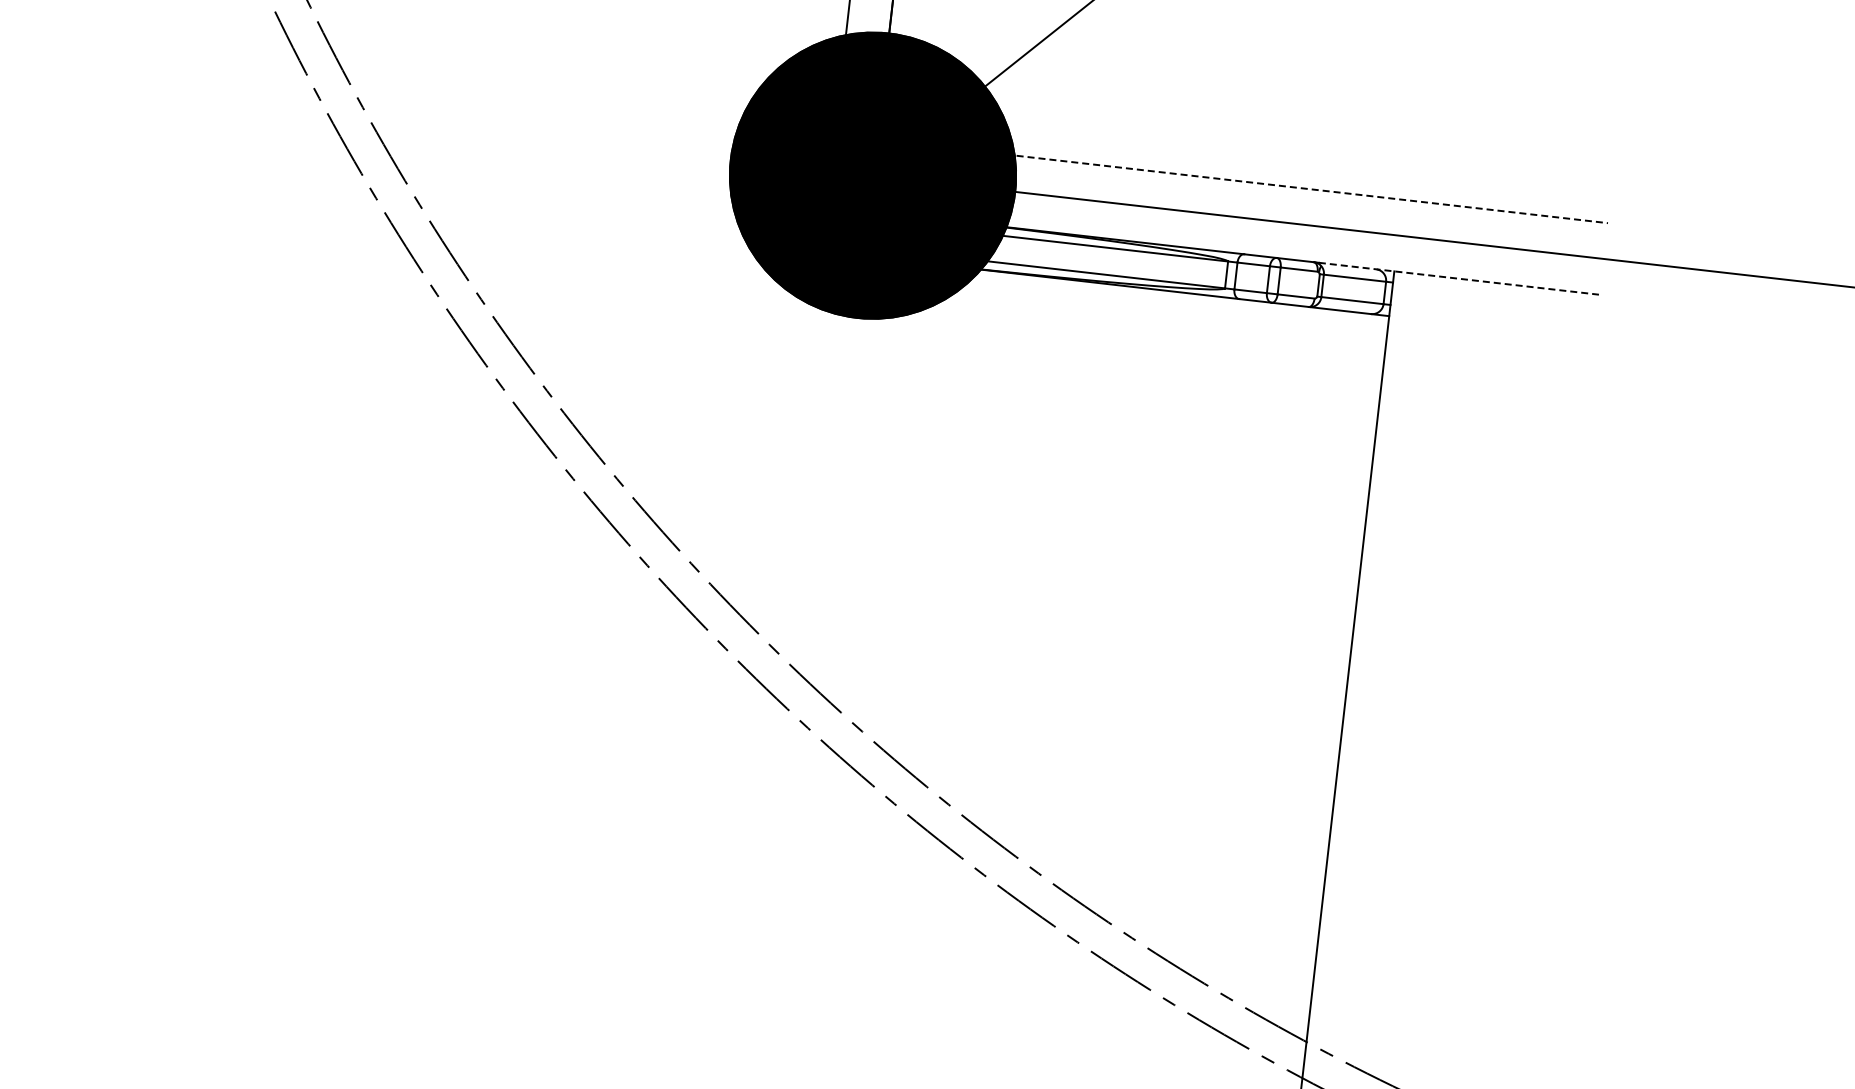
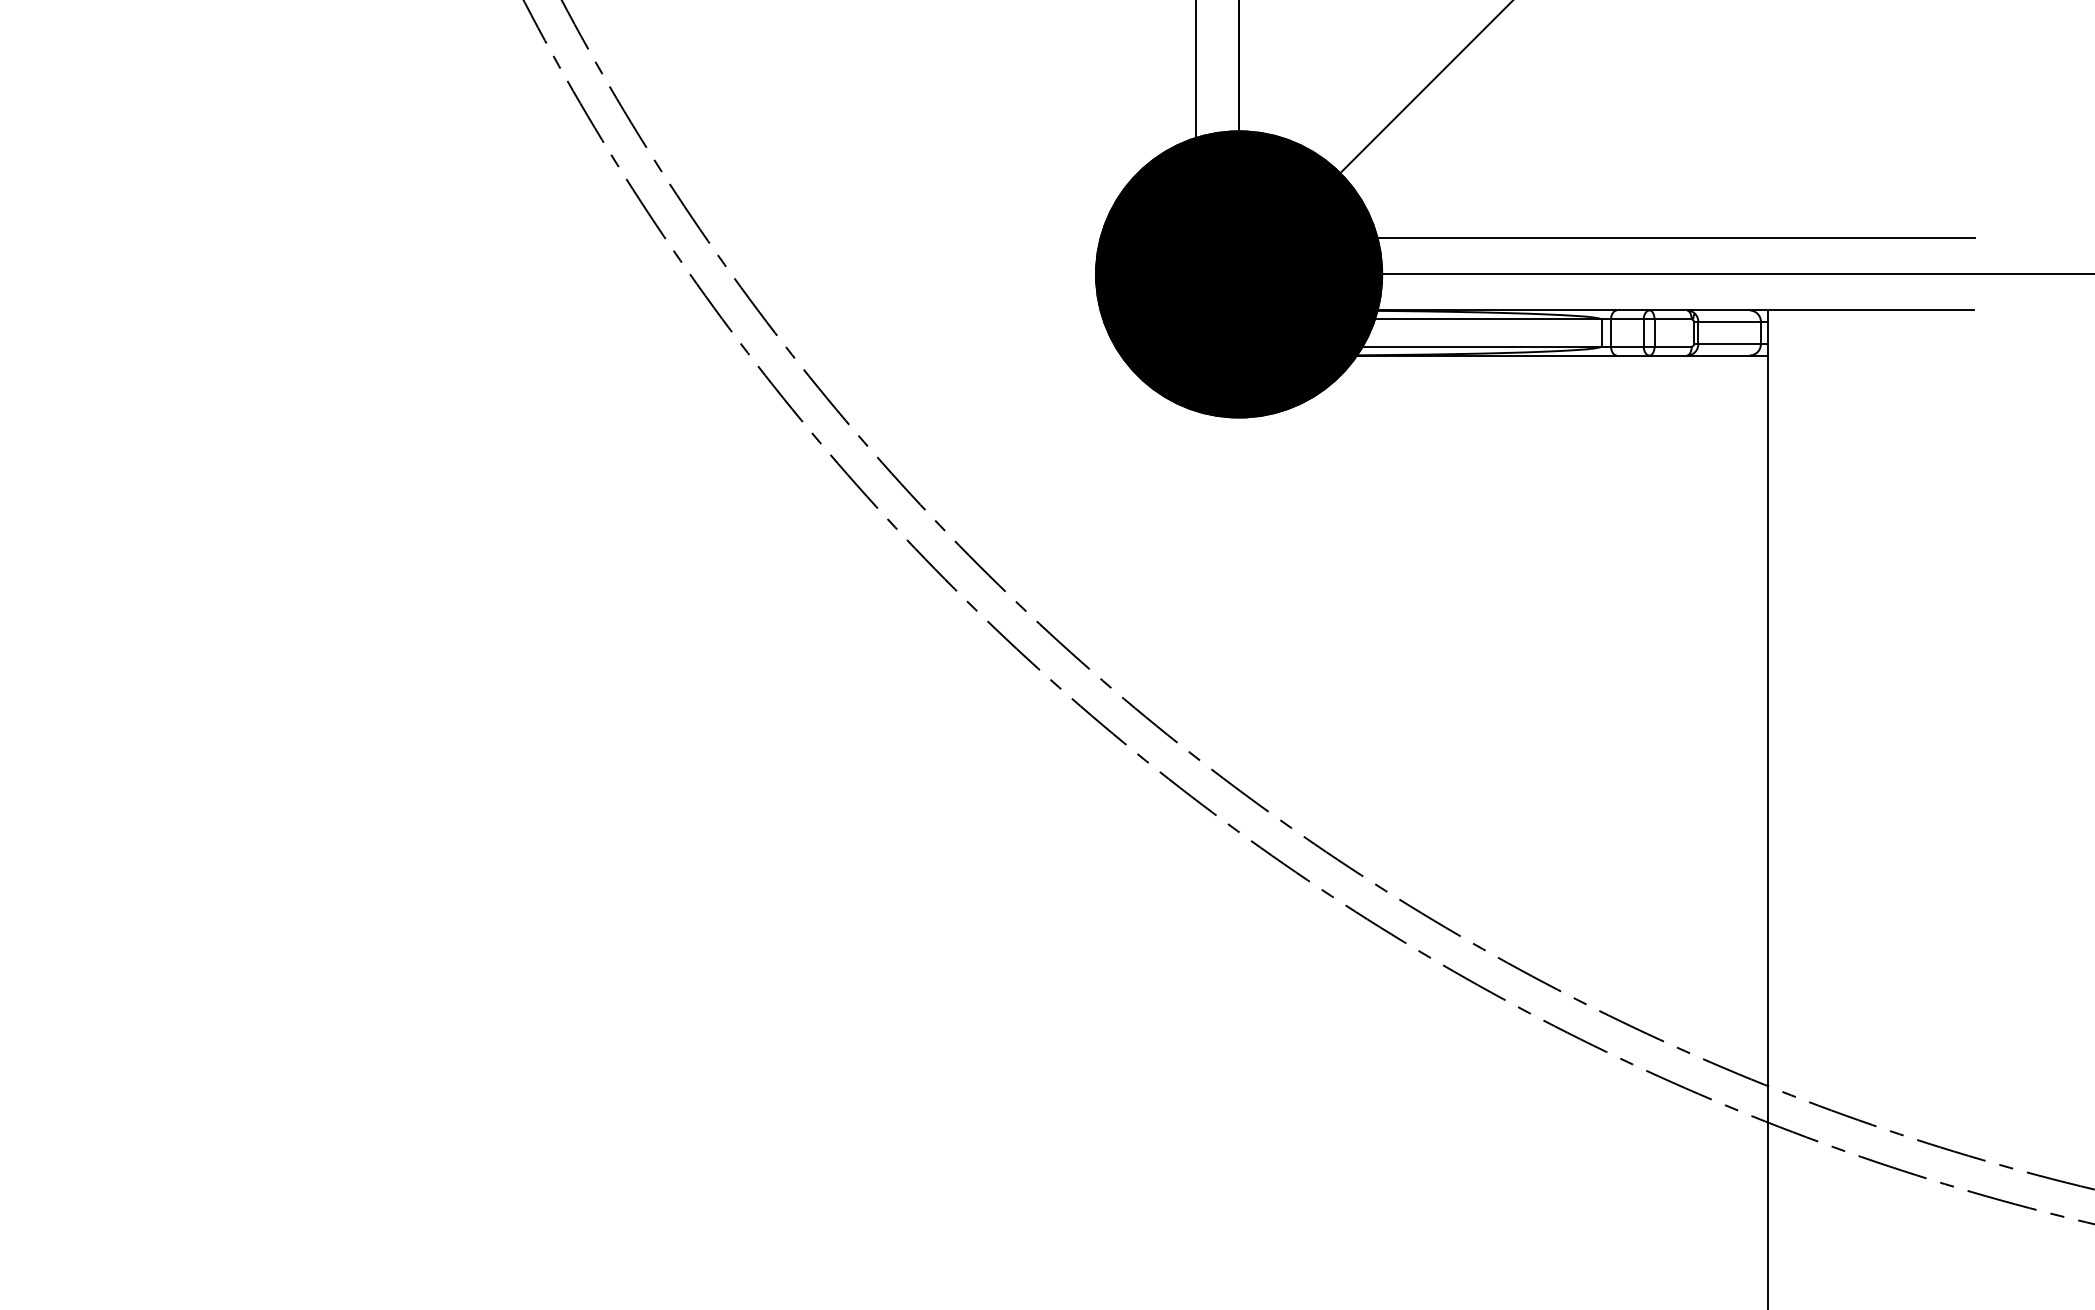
line: (1290, 187) -> (1655, 238), dashed -> solid
line: (1458, 278) -> (1832, 310), dashed -> solid

